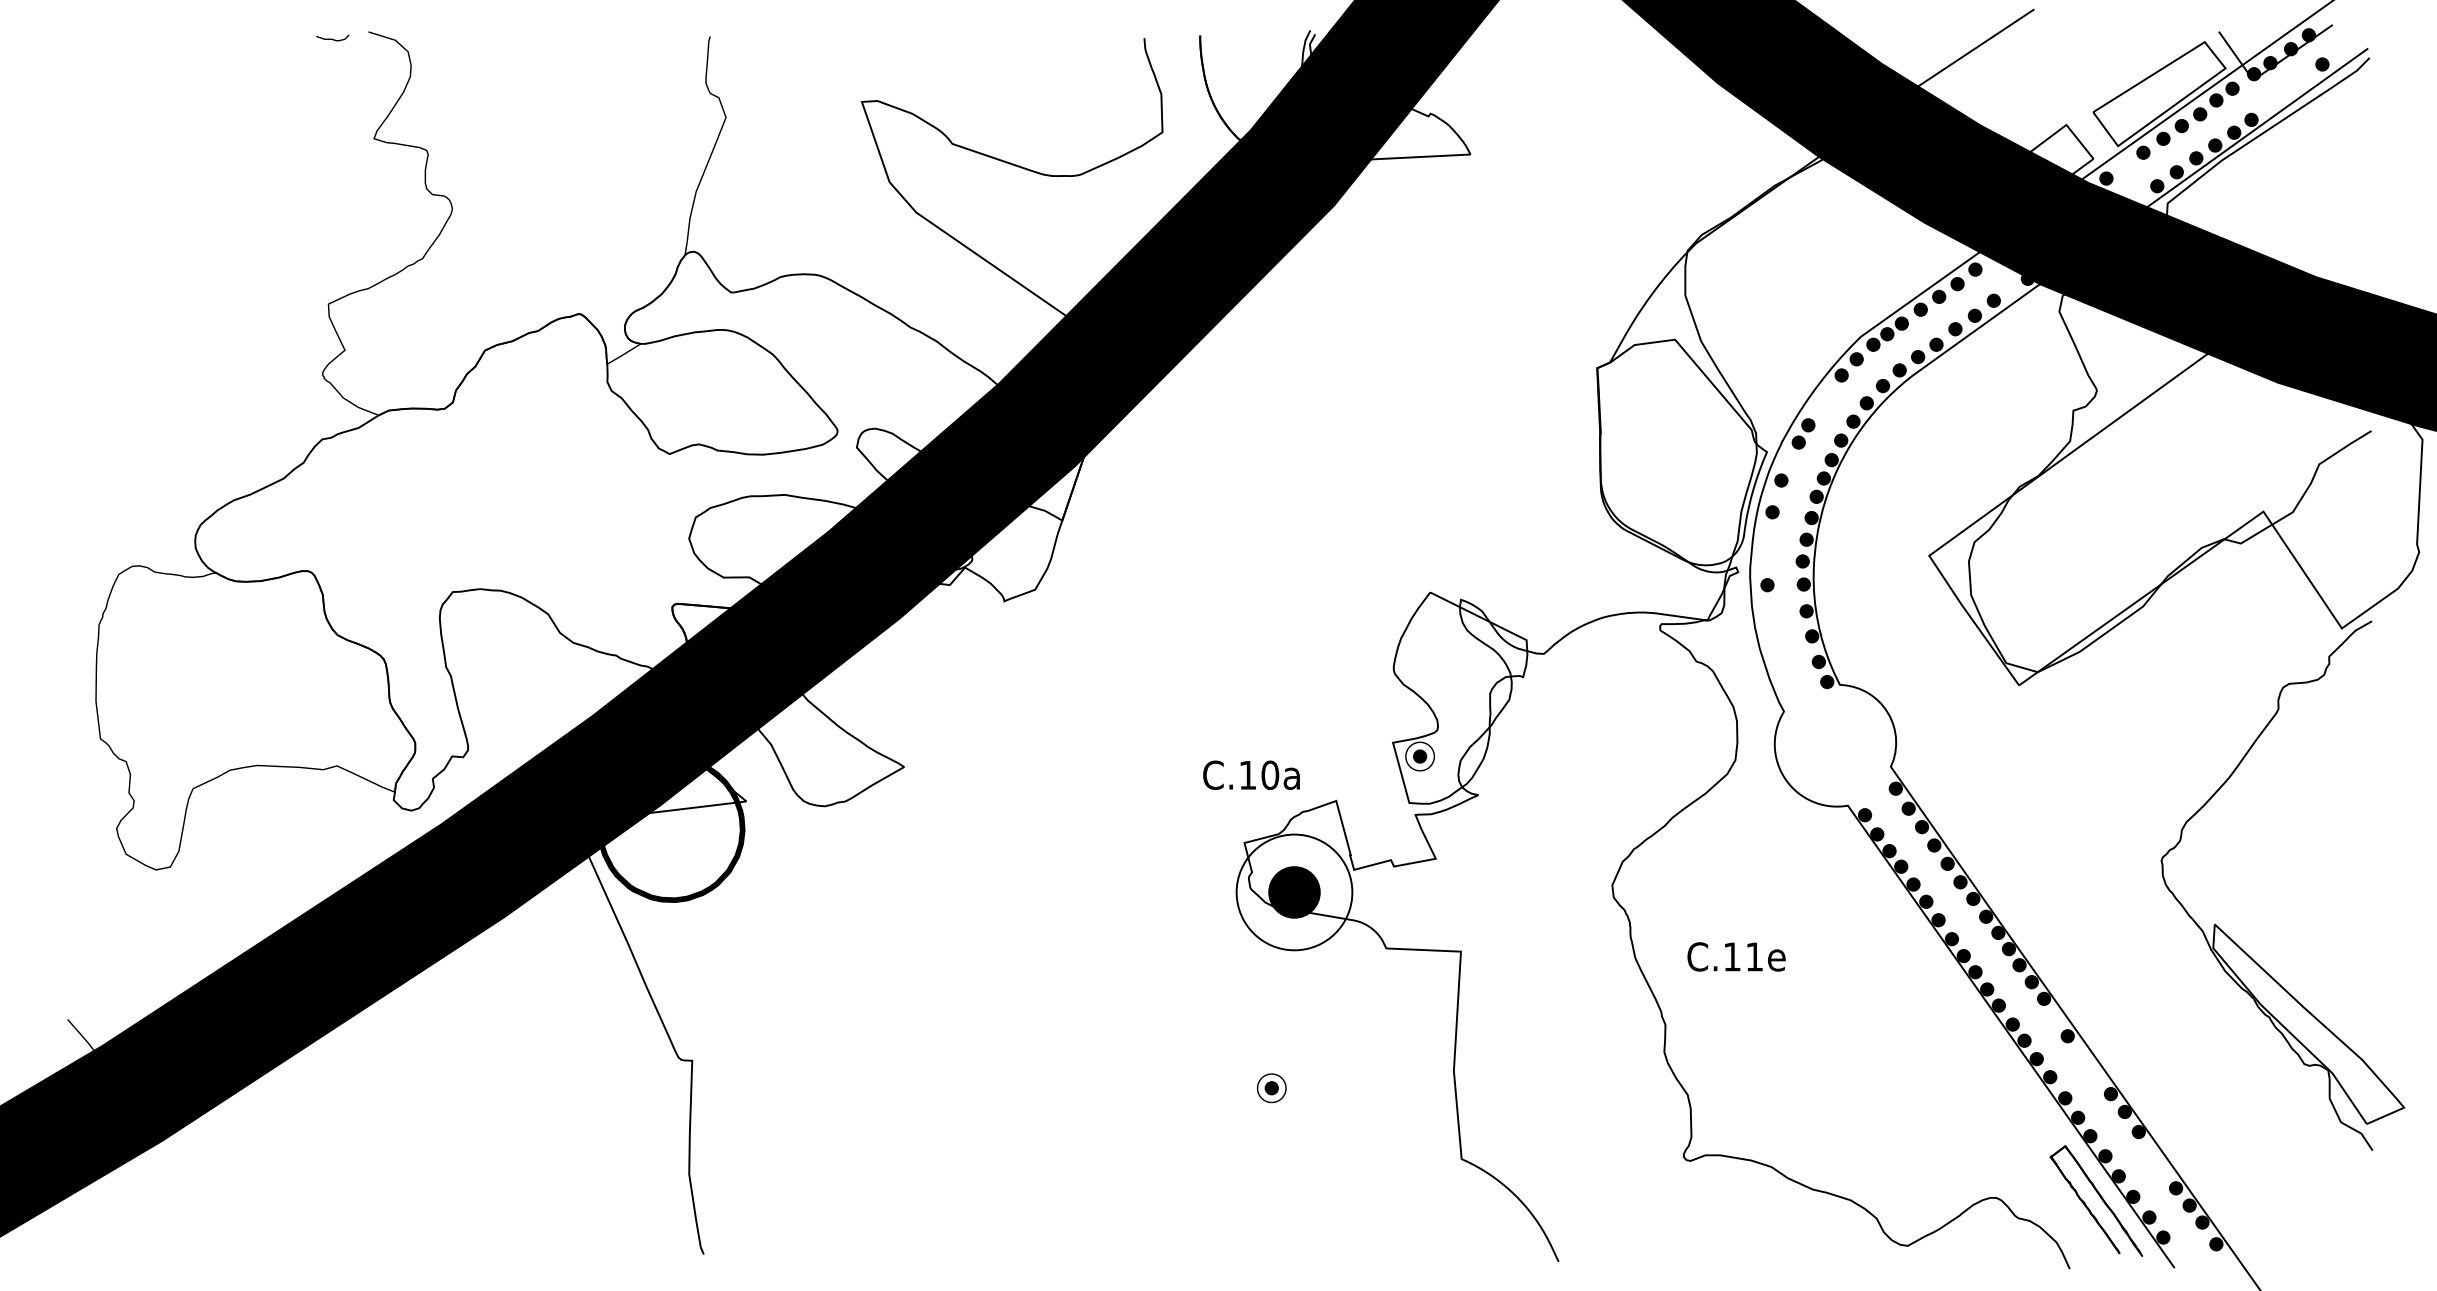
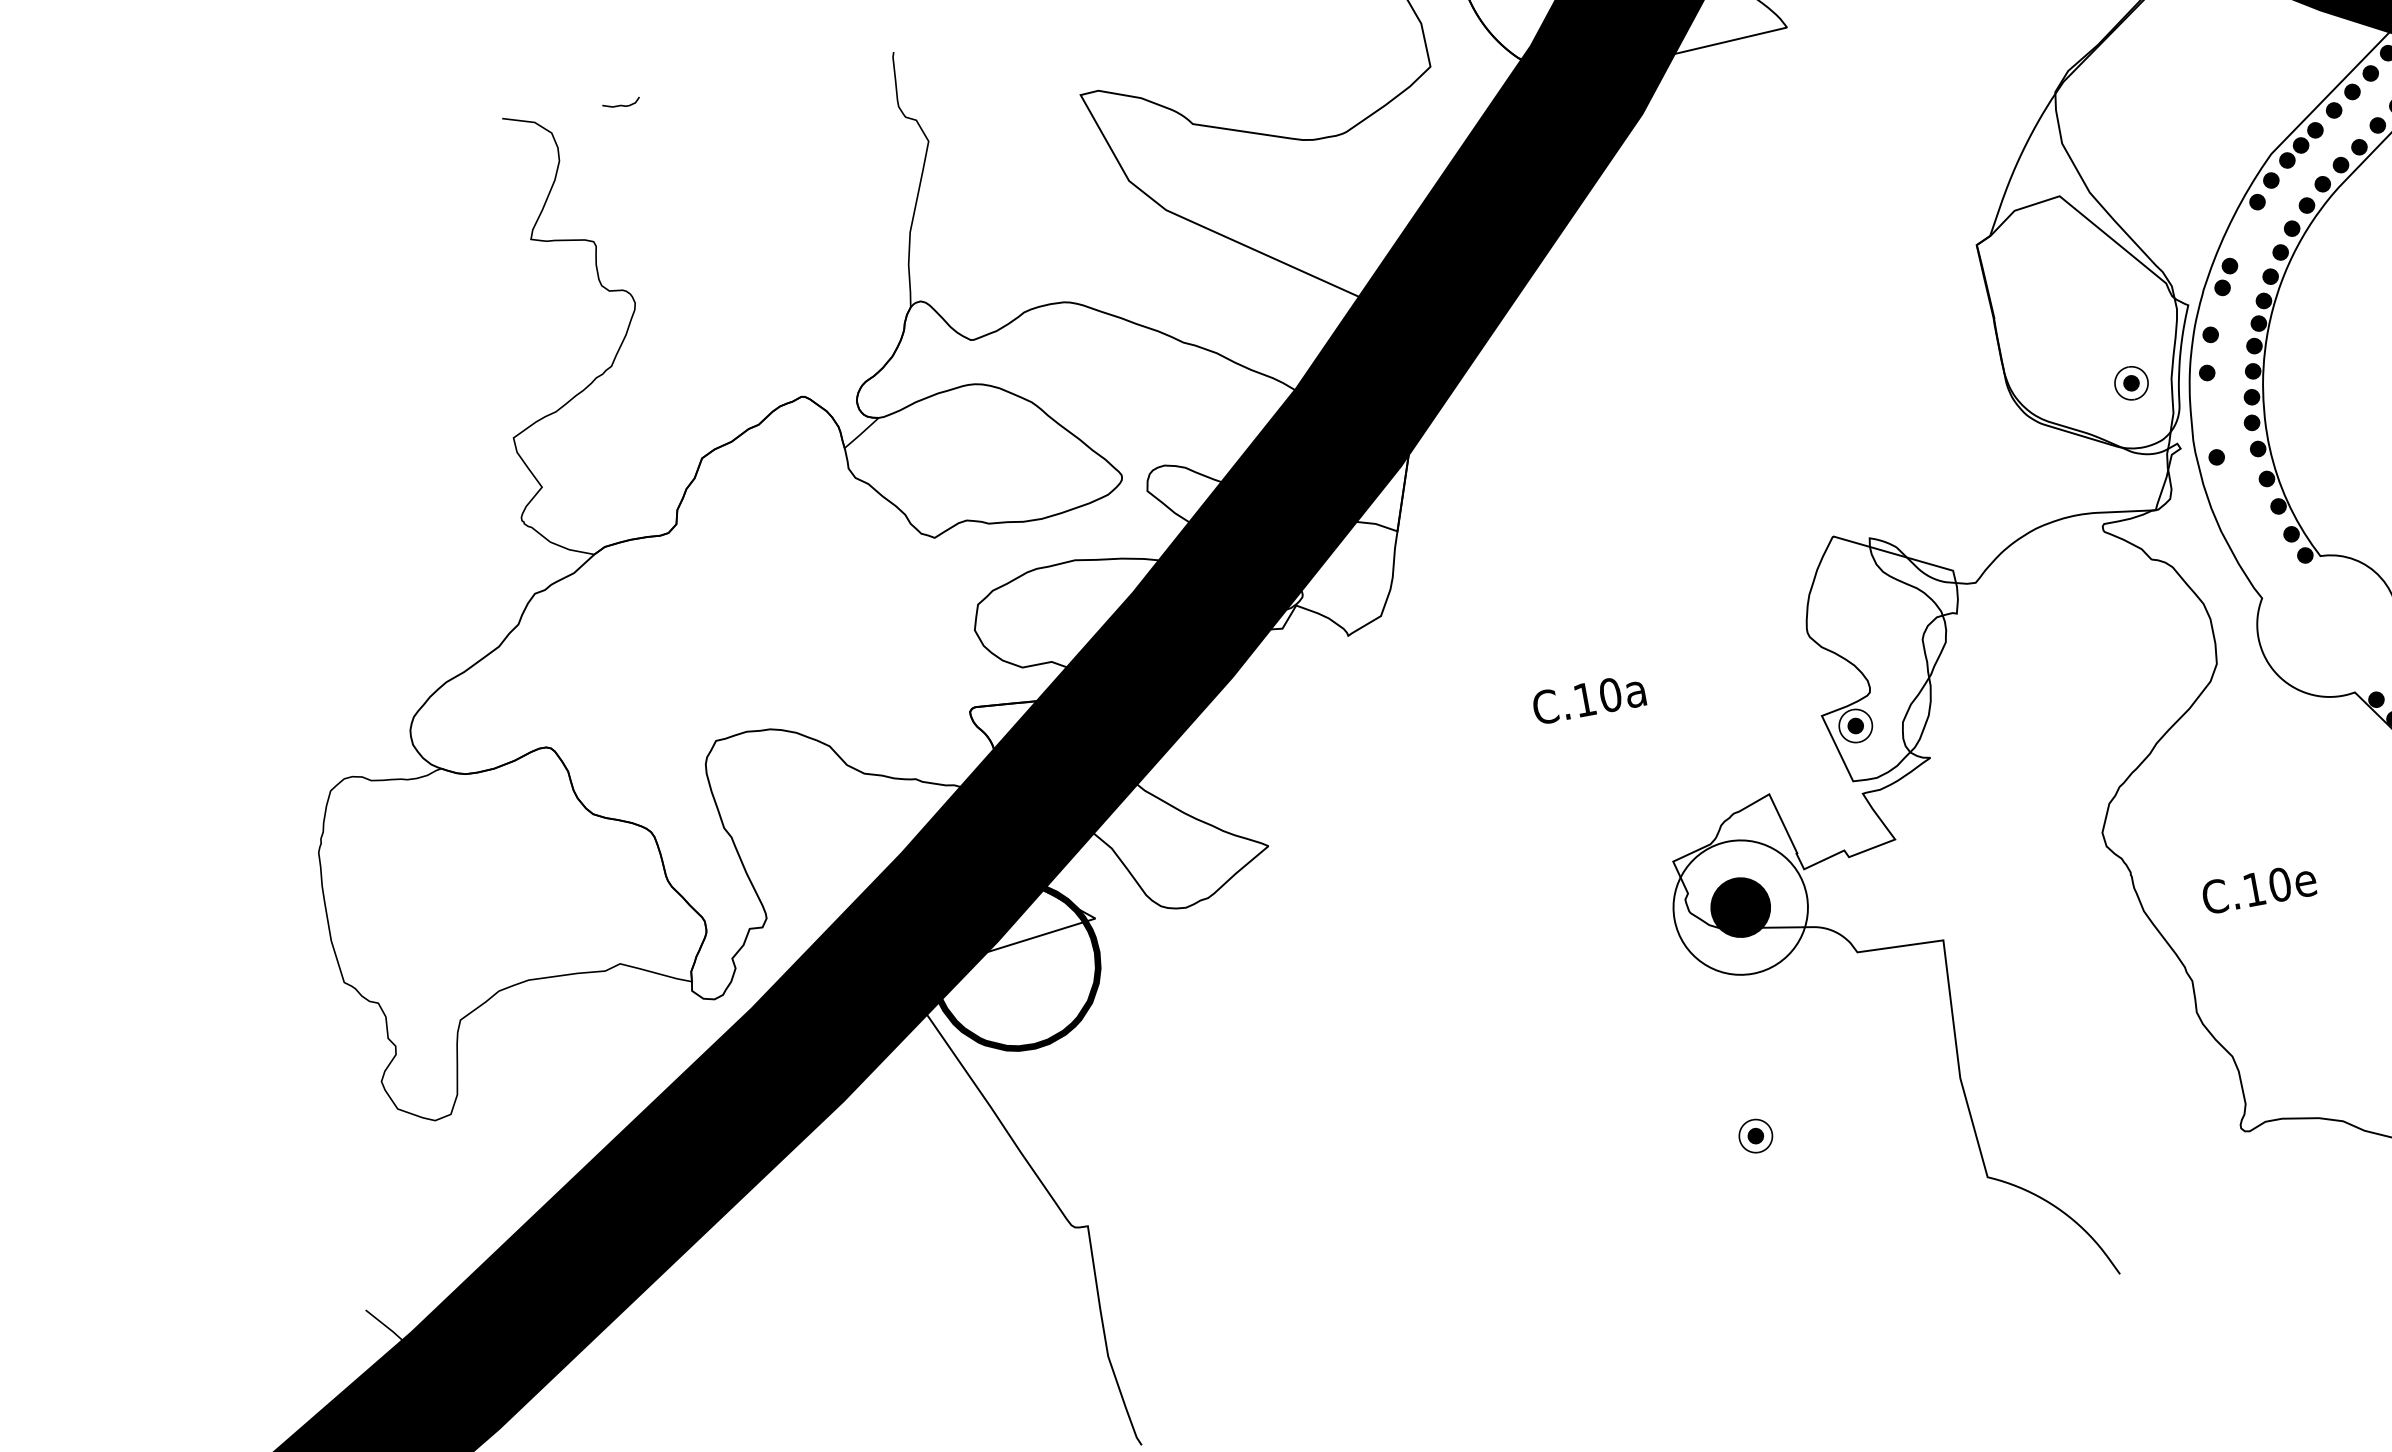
curve: (332, 38) -> (621, 104), moved
part: (1706, 509) -> (2131, 383), added
text: (1251, 774) -> (1588, 698), moved
text: (1754, 956) -> (2279, 884), C.11e -> C.10e

